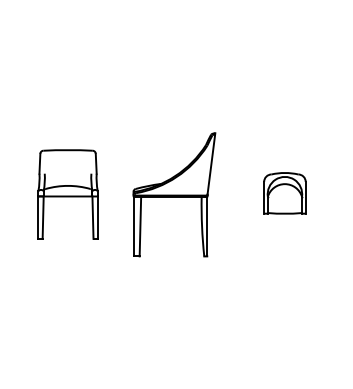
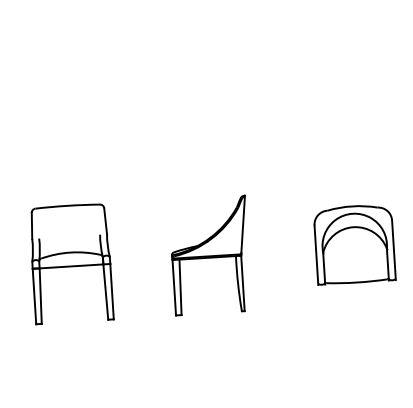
part: (284, 193) -> (354, 244), size x1.43
part: (174, 194) -> (210, 255), size x0.71

